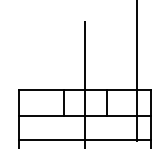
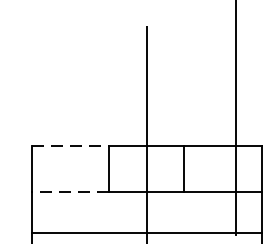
line: (41, 89) -> (70, 145), solid -> dashed
line: (40, 116) -> (69, 192), solid -> dashed

